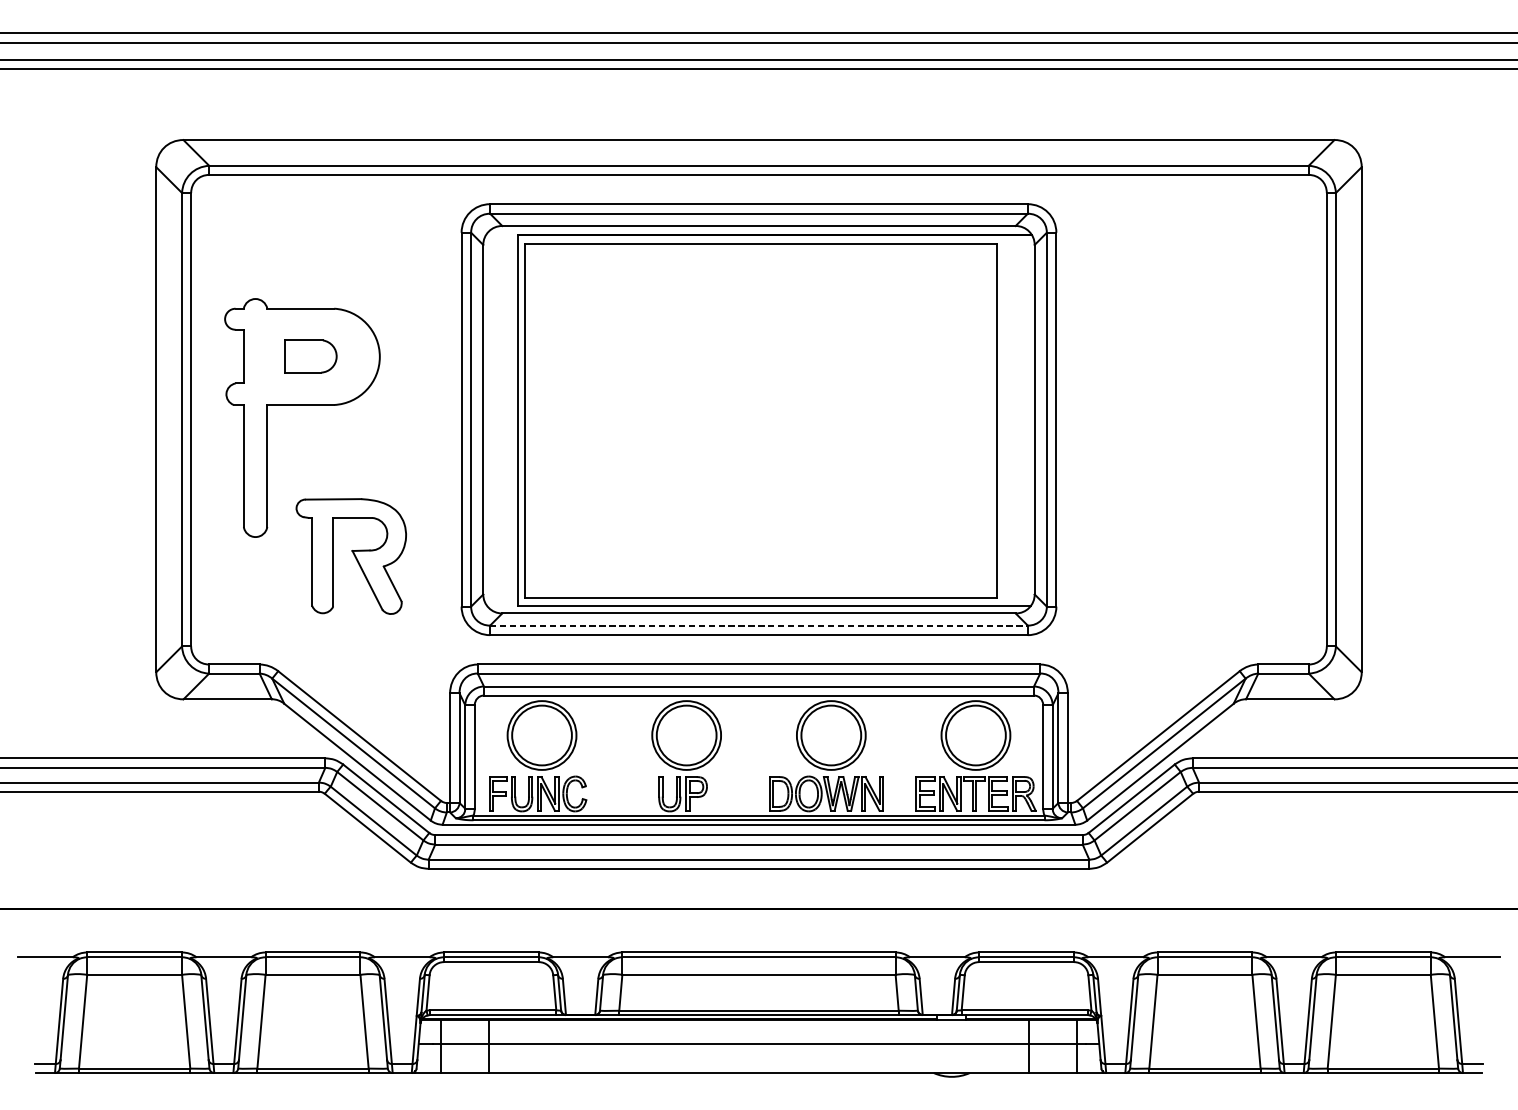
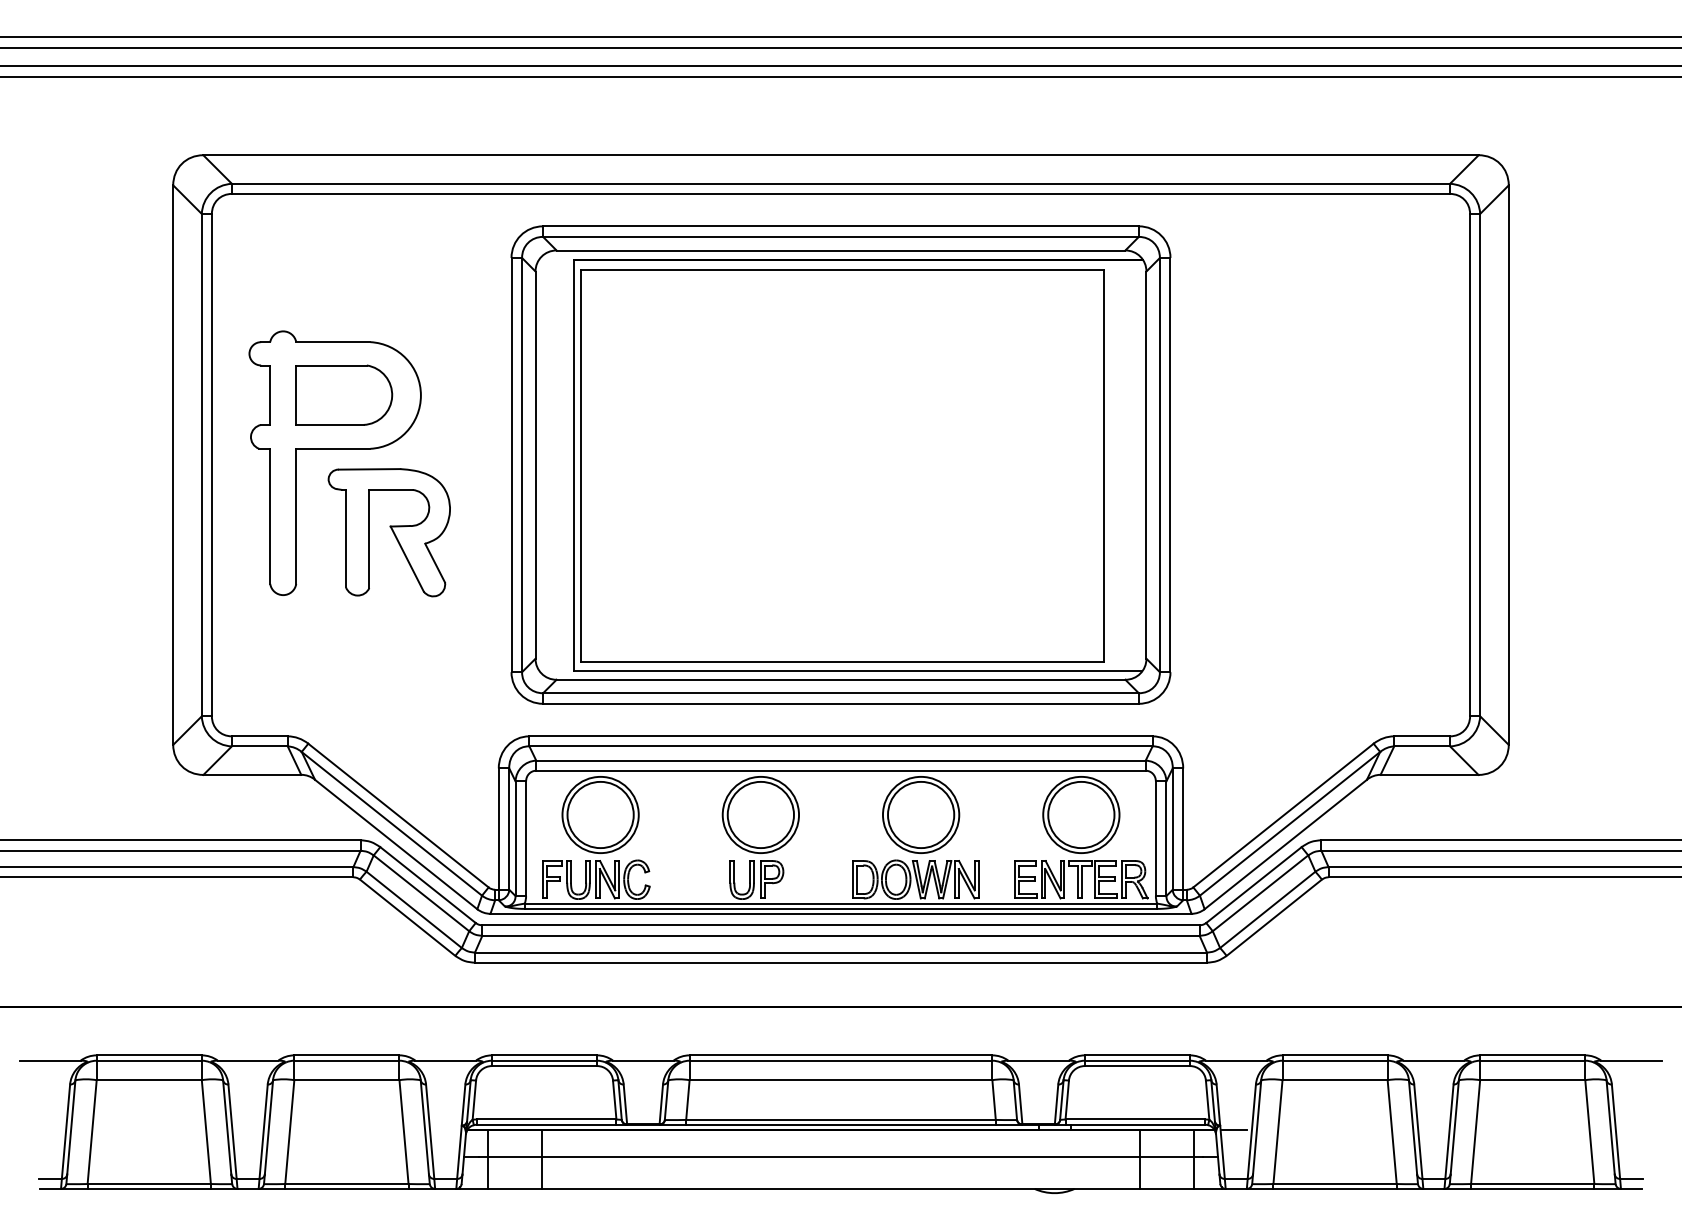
part: (310, 355) -> (344, 394), size x1.67
part: (350, 556) -> (388, 532), moved
line: (759, 625) -> (841, 693), dashed -> solid
line: (1113, 1020) -> (1233, 1130), added

